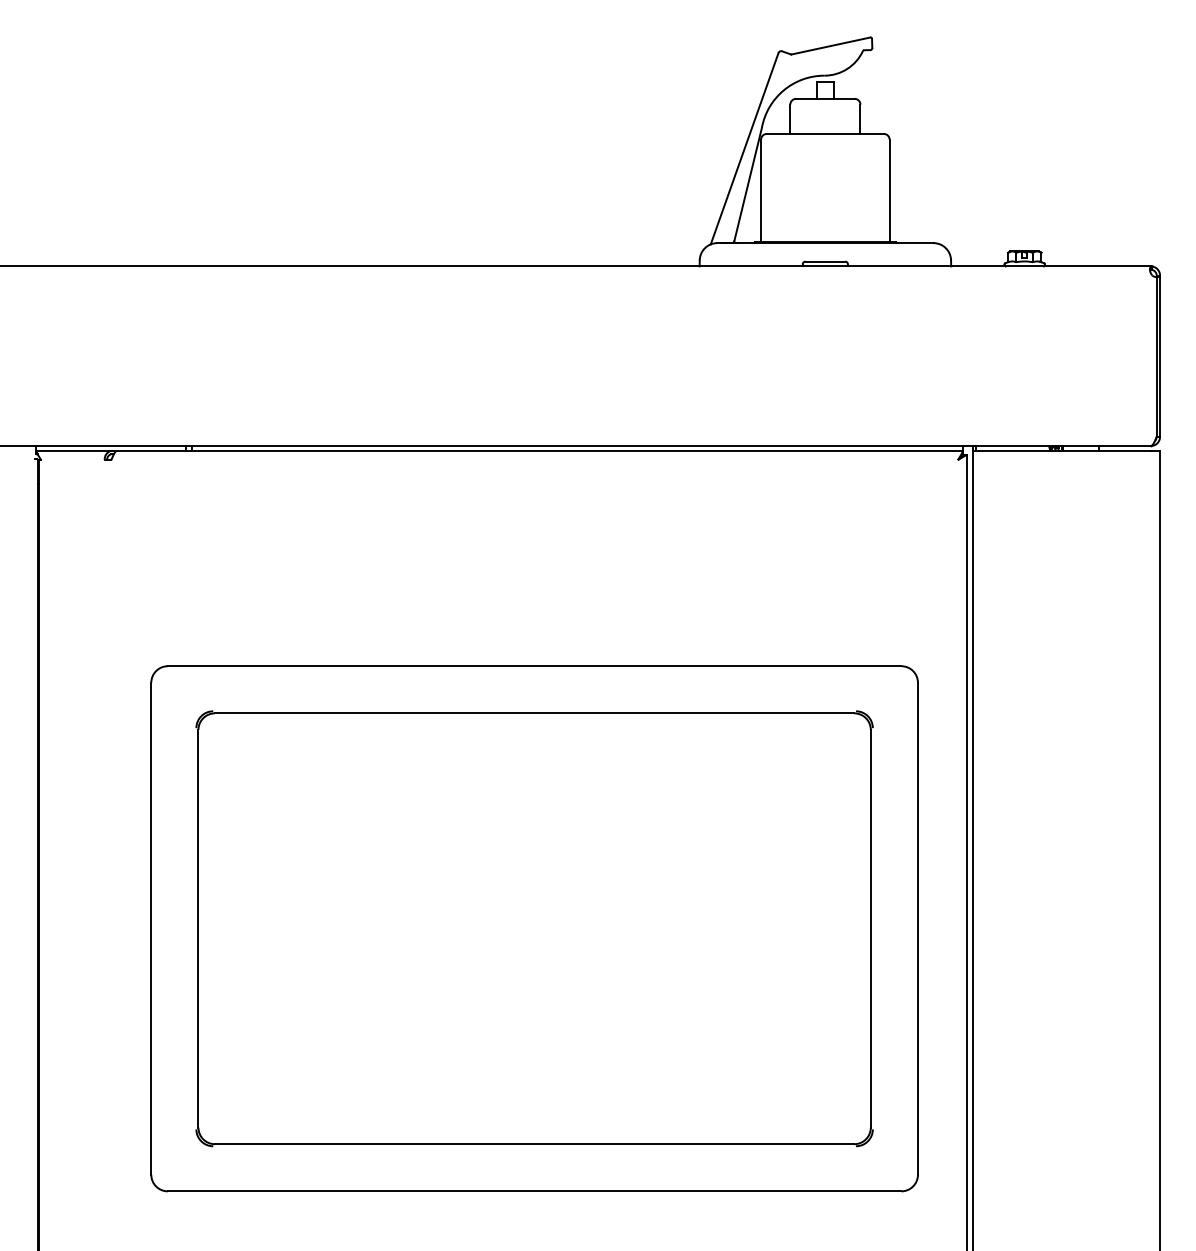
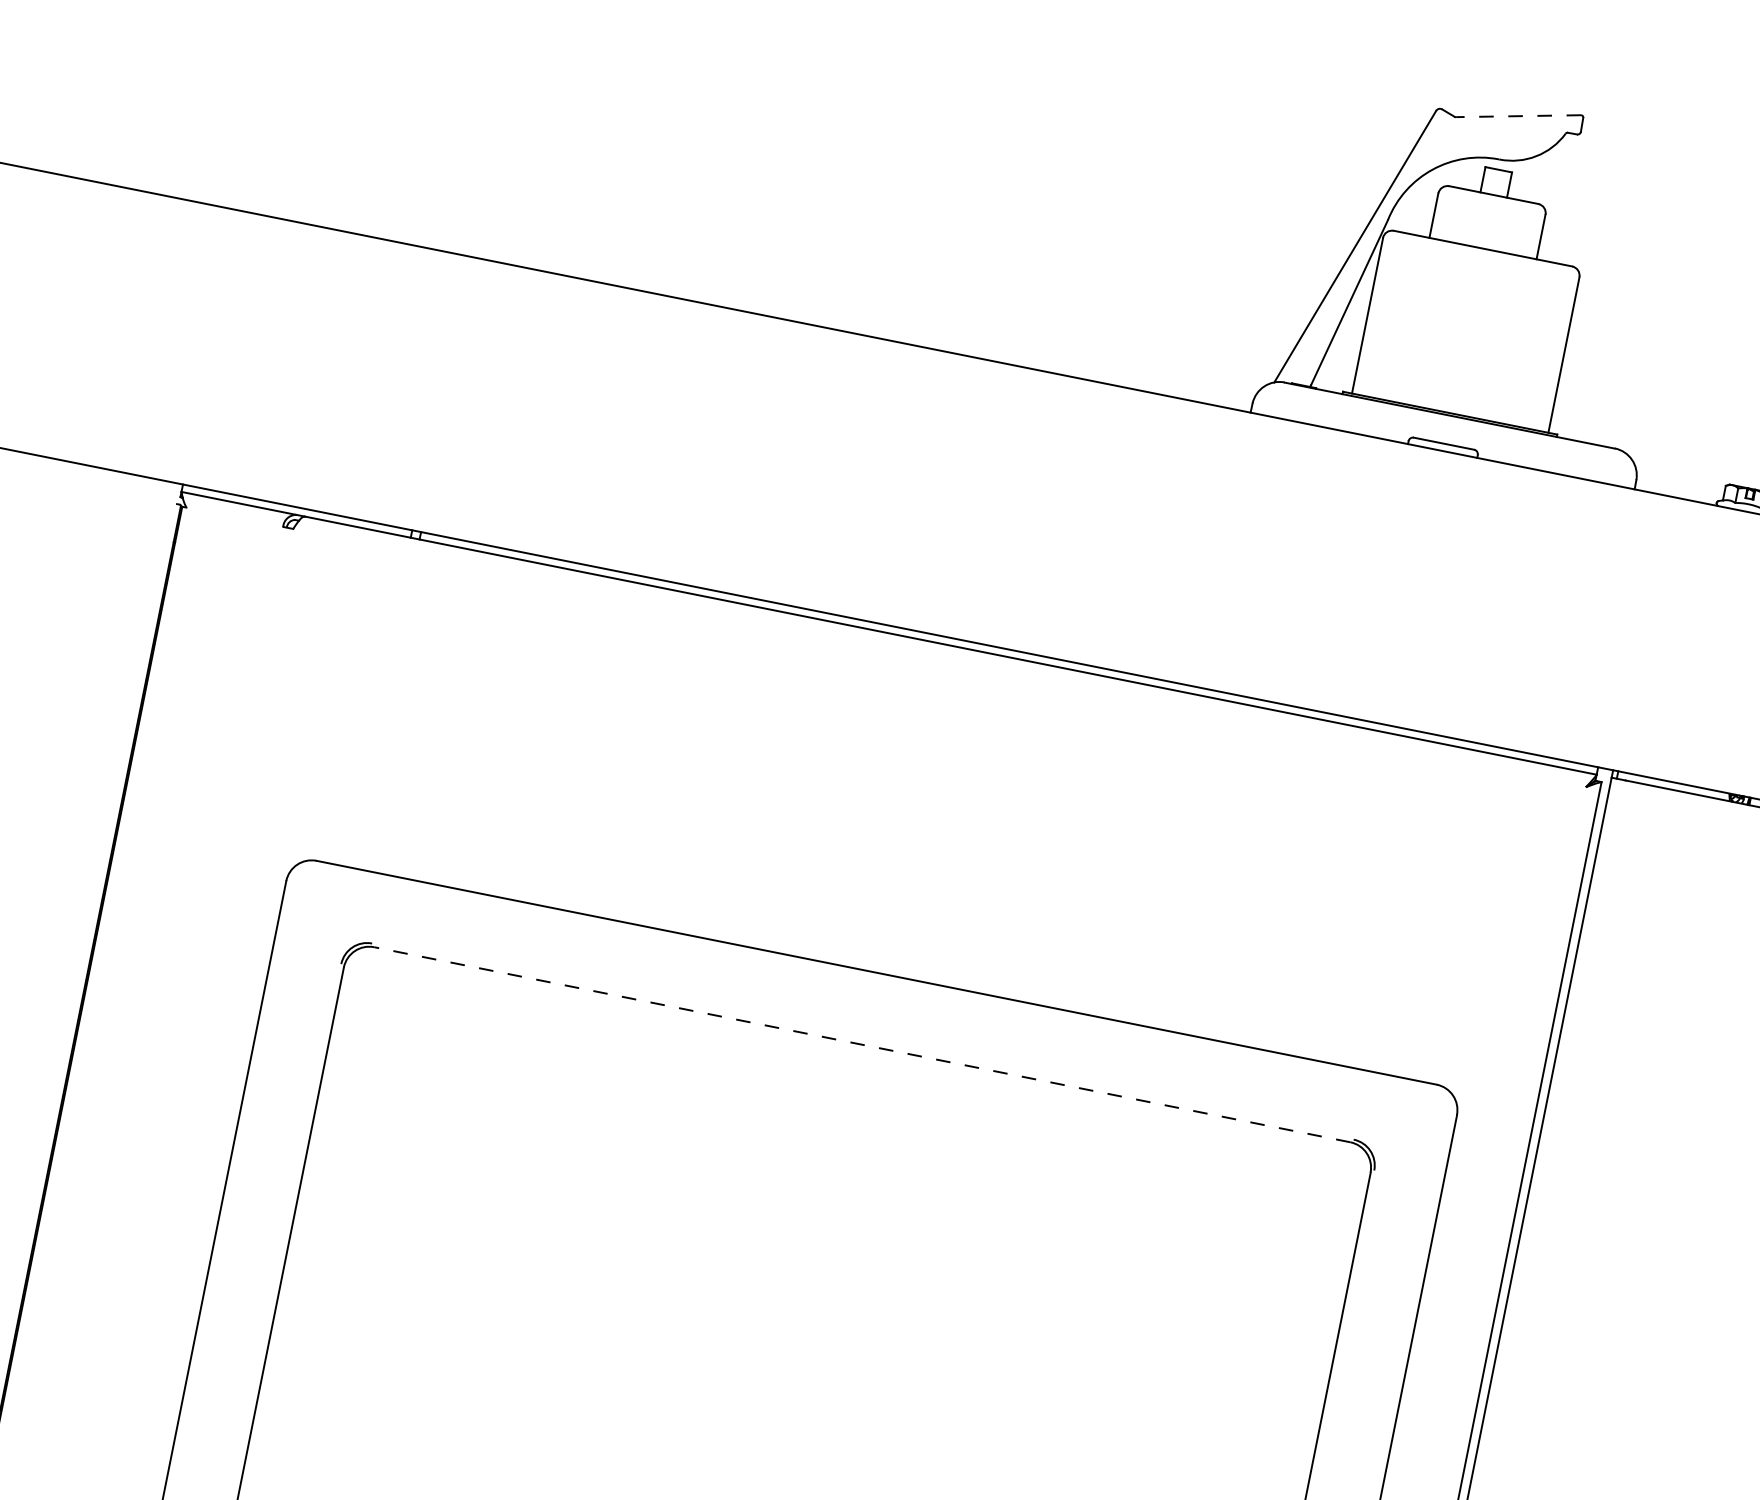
line: (830, 46) -> (1517, 116), solid -> dashed
line: (534, 713) -> (862, 1044), solid -> dashed

